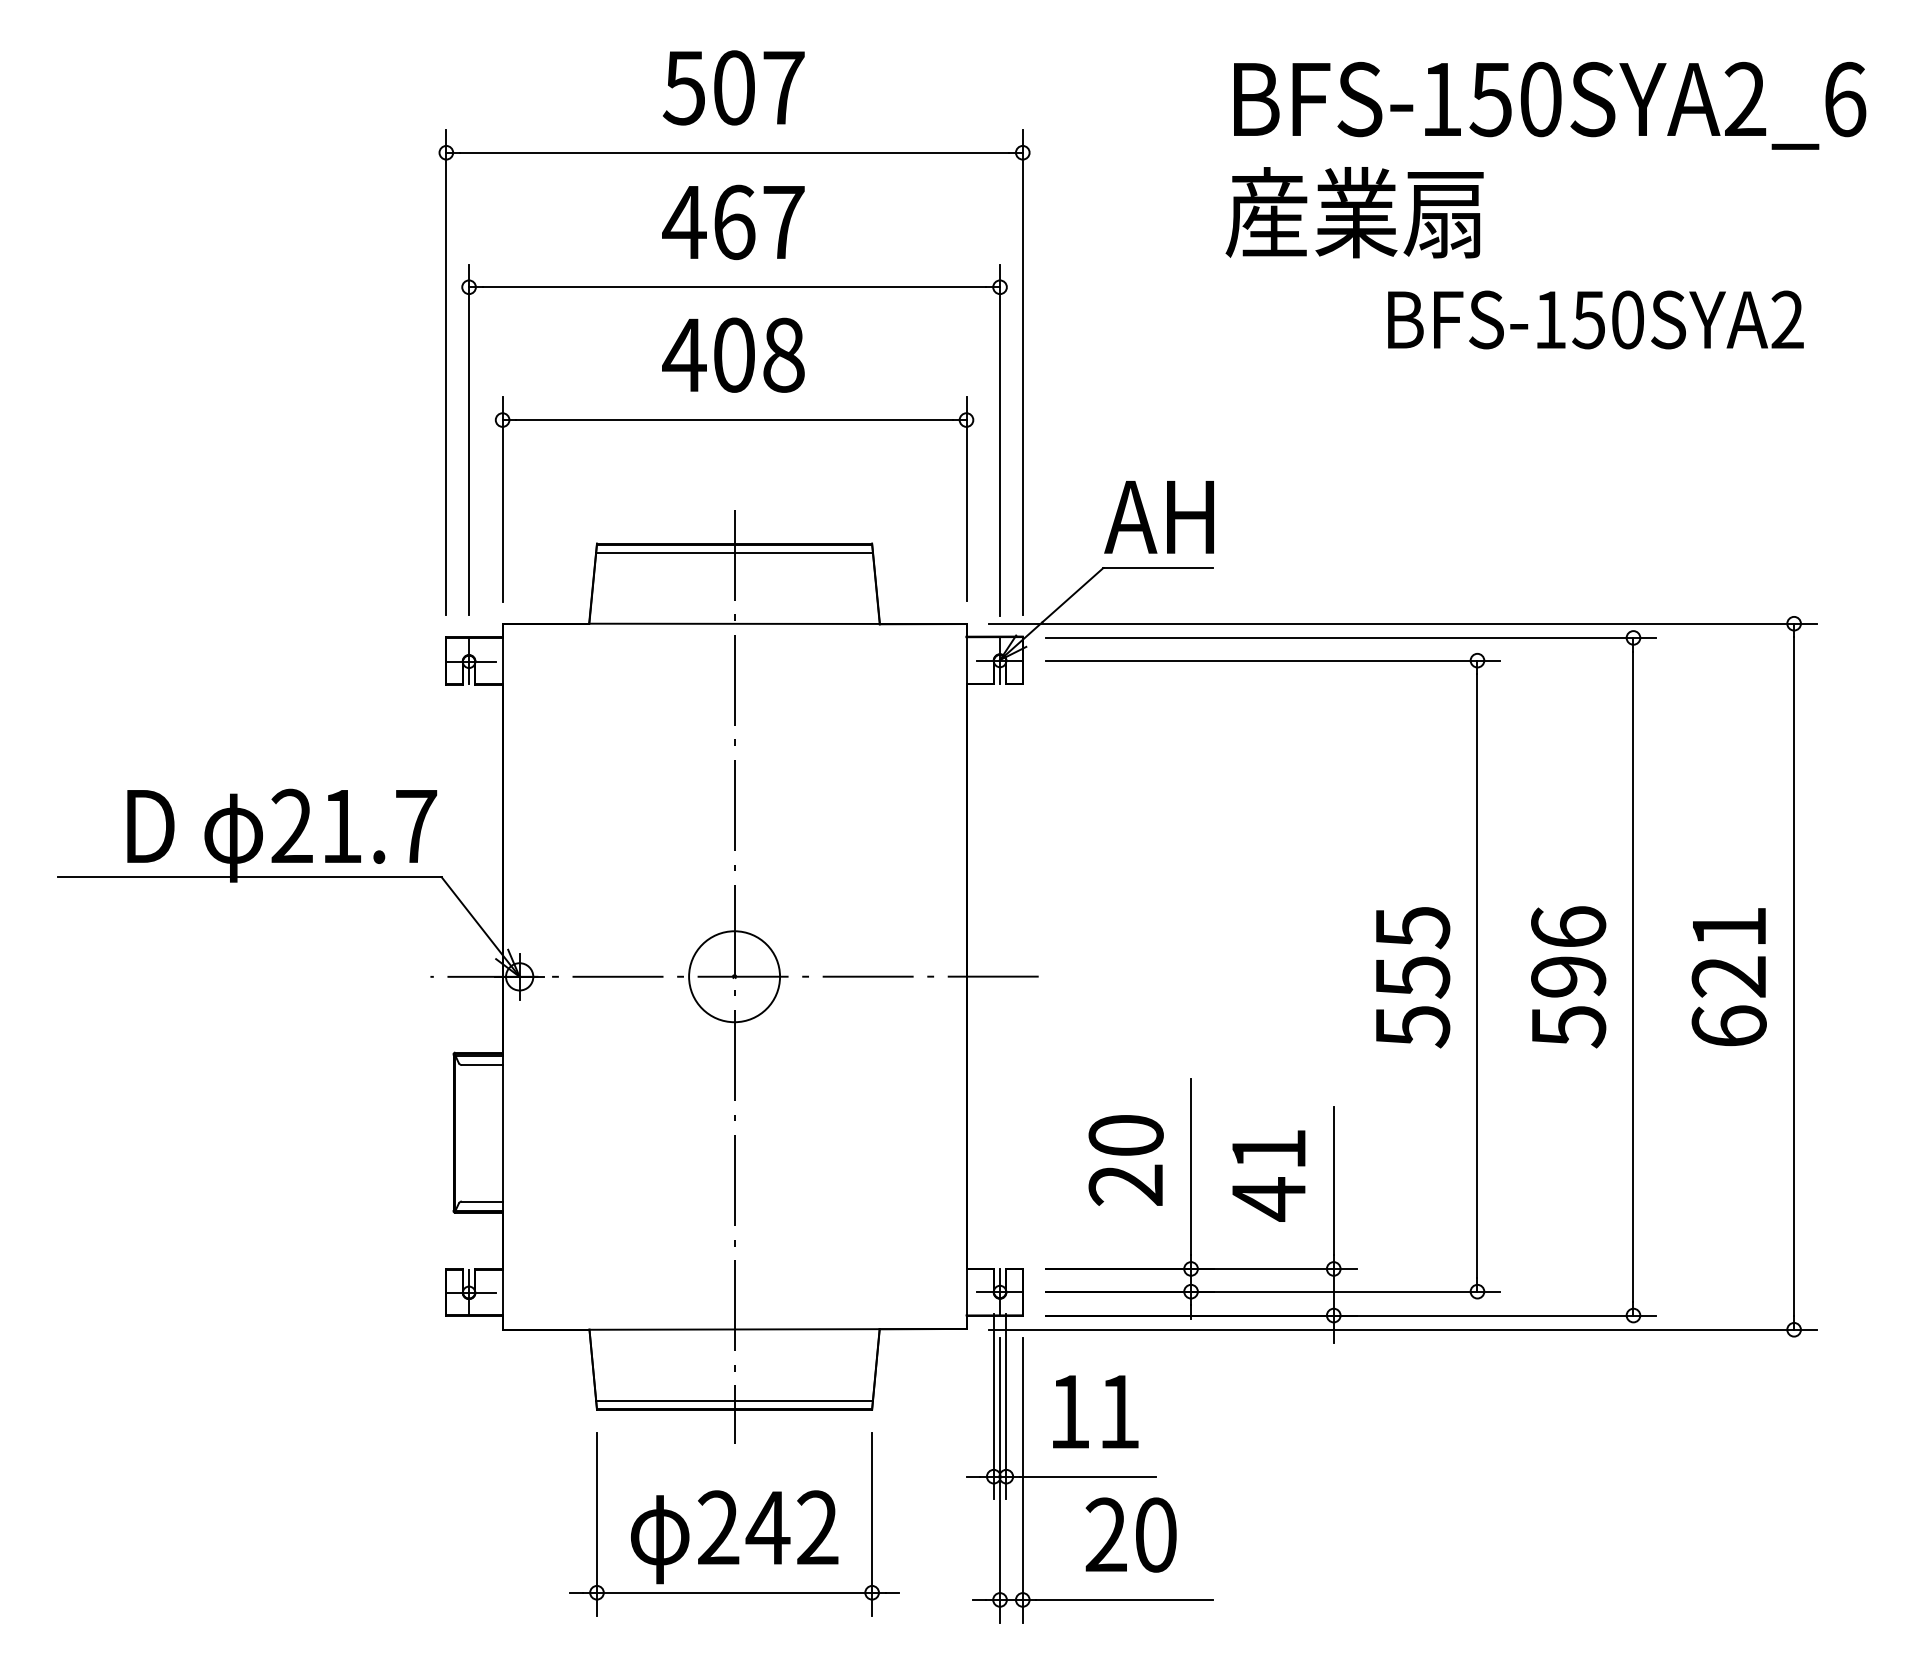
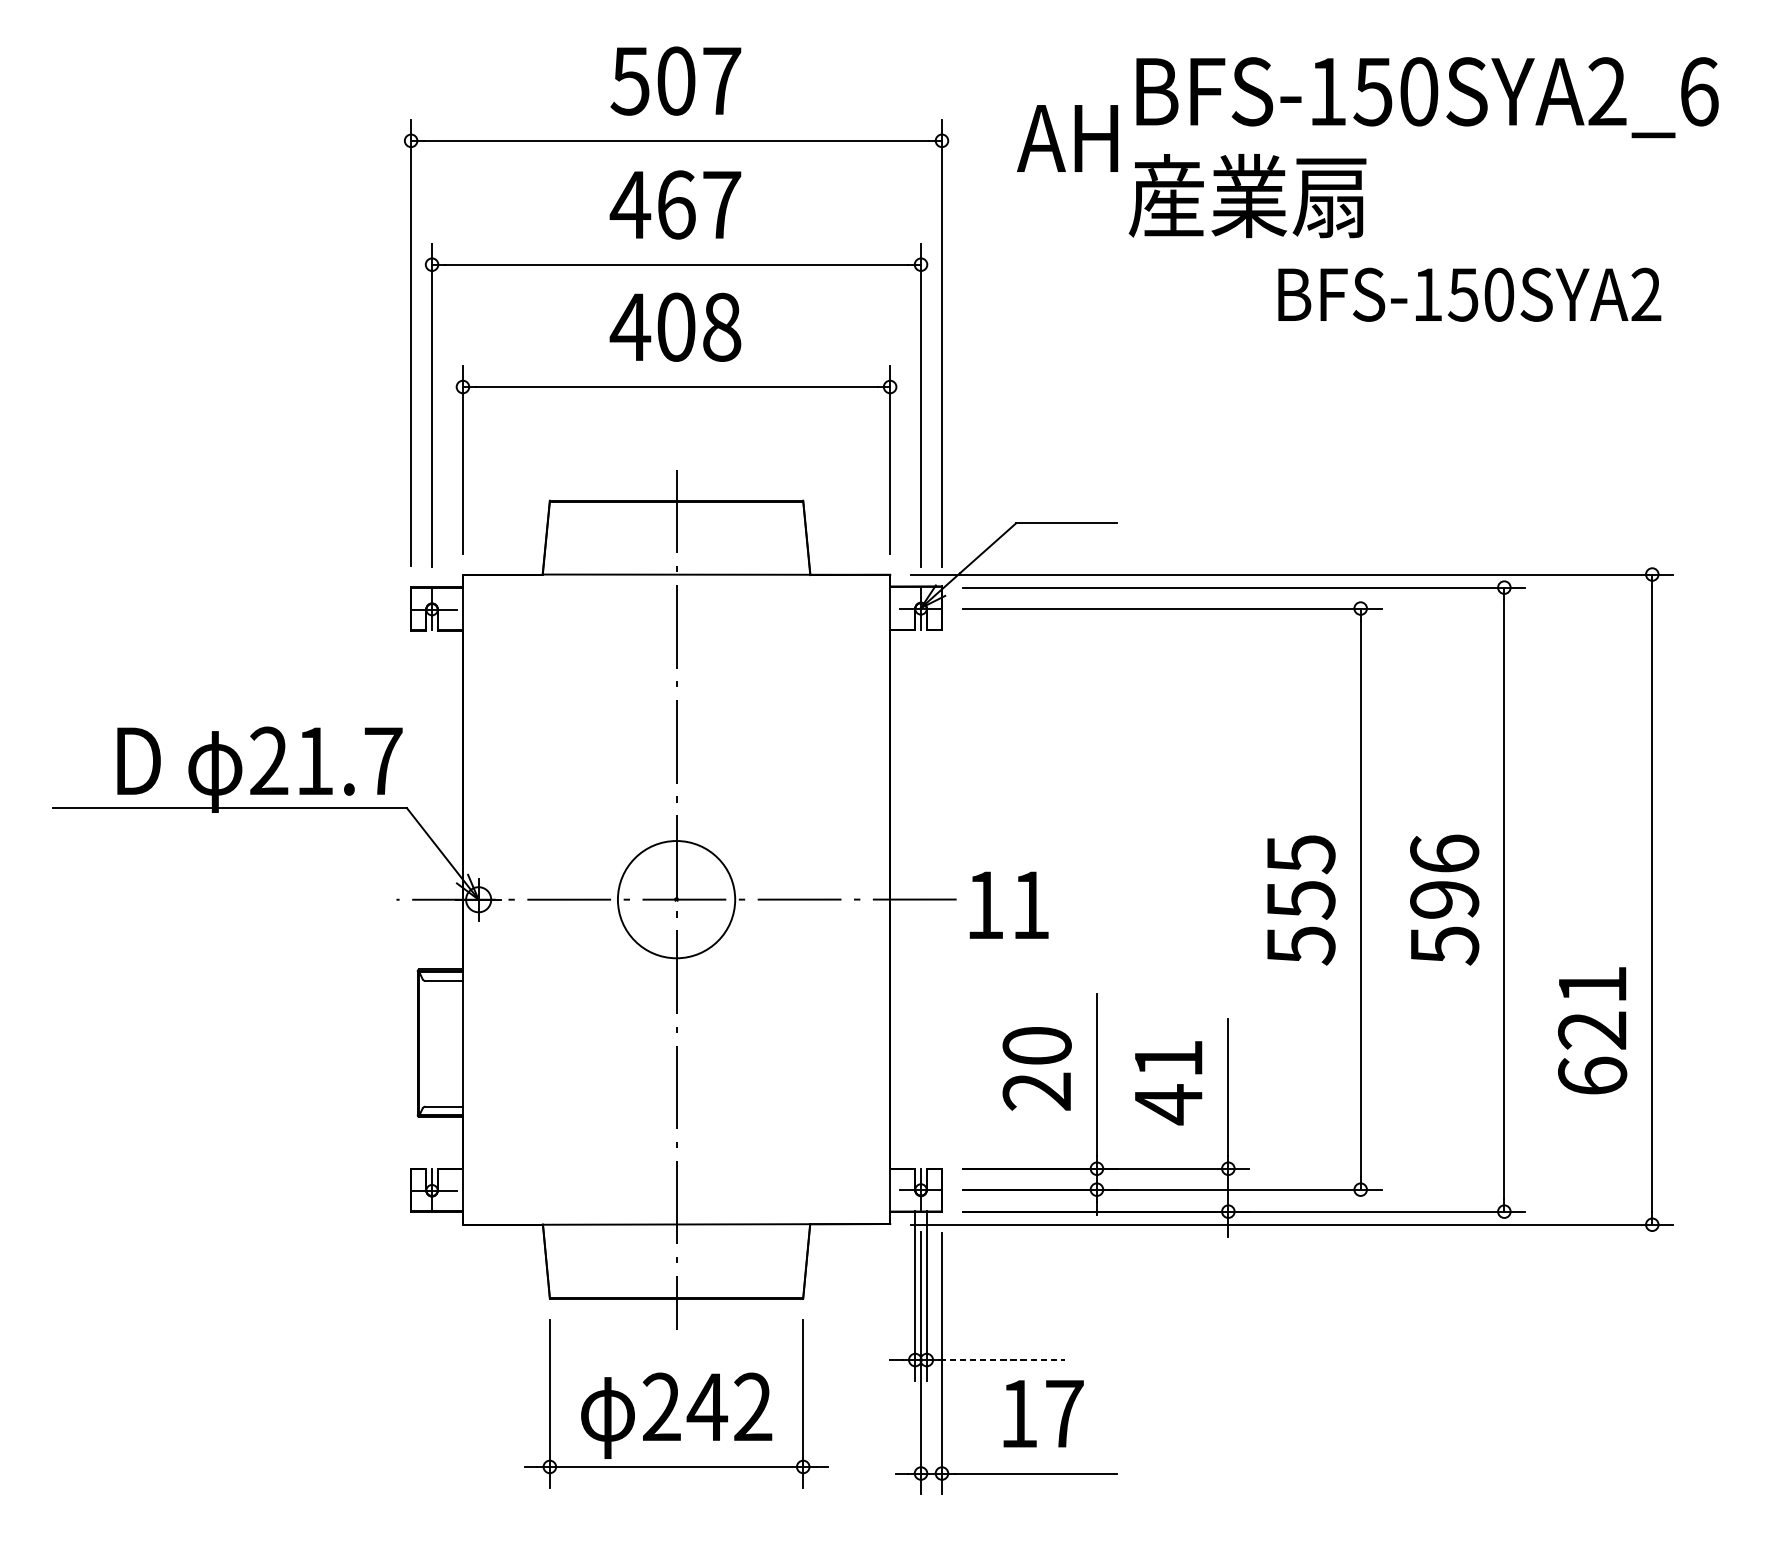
text: (1158, 517) -> (1066, 138), moved
line: (734, 552) -> (676, 508), removed
circle: (734, 976) -> (676, 899), size x1.4
text: (1728, 976) -> (1591, 1030), moved
line: (734, 1400) -> (676, 1289), removed
text: (1095, 1411) -> (1008, 904), moved
line: (1087, 1476) -> (1001, 1359), solid -> dashed
text: (1130, 1534) -> (1041, 1413), 20 -> 17

